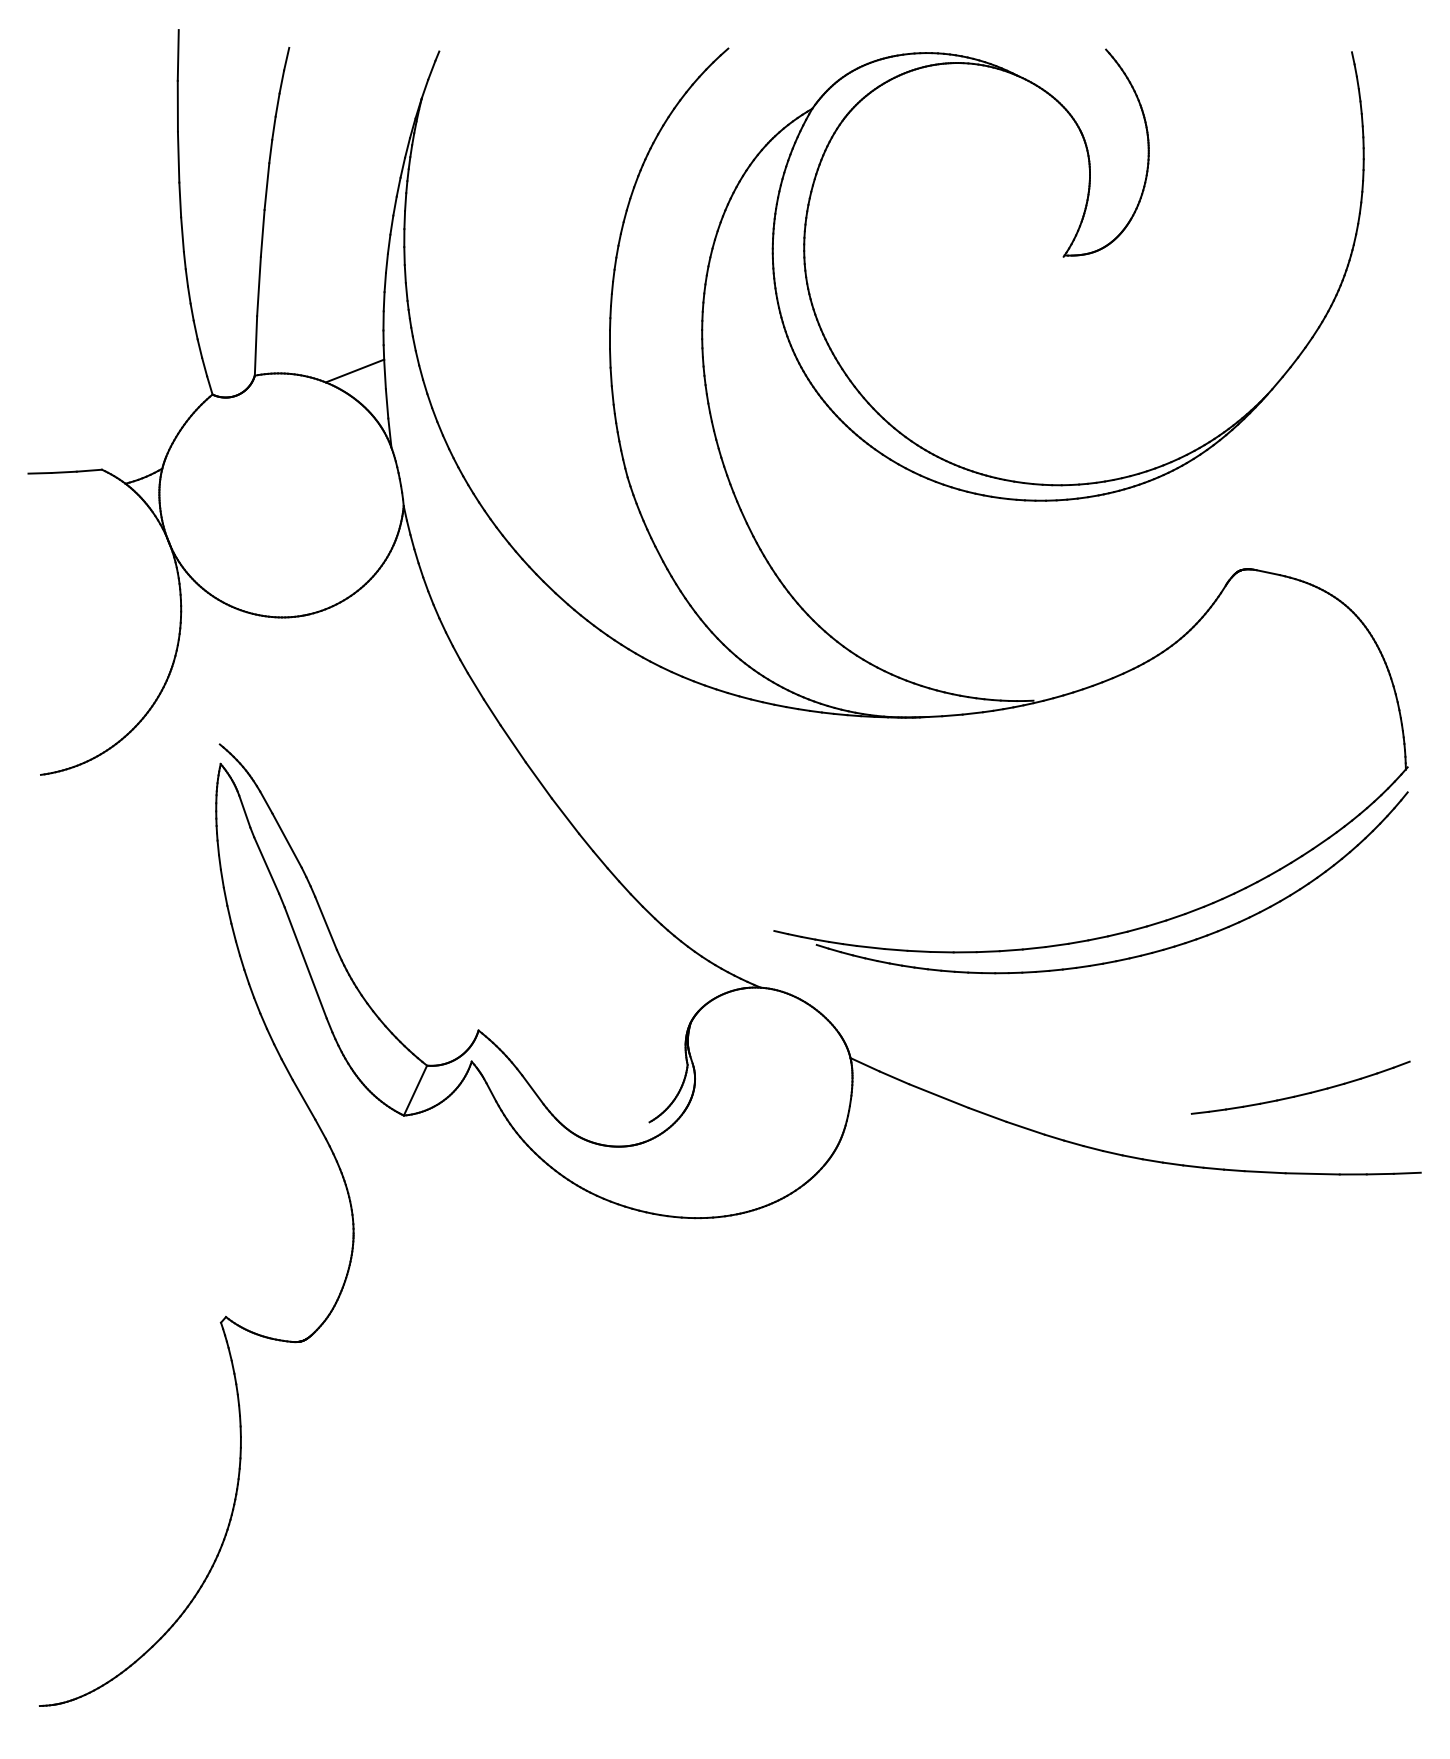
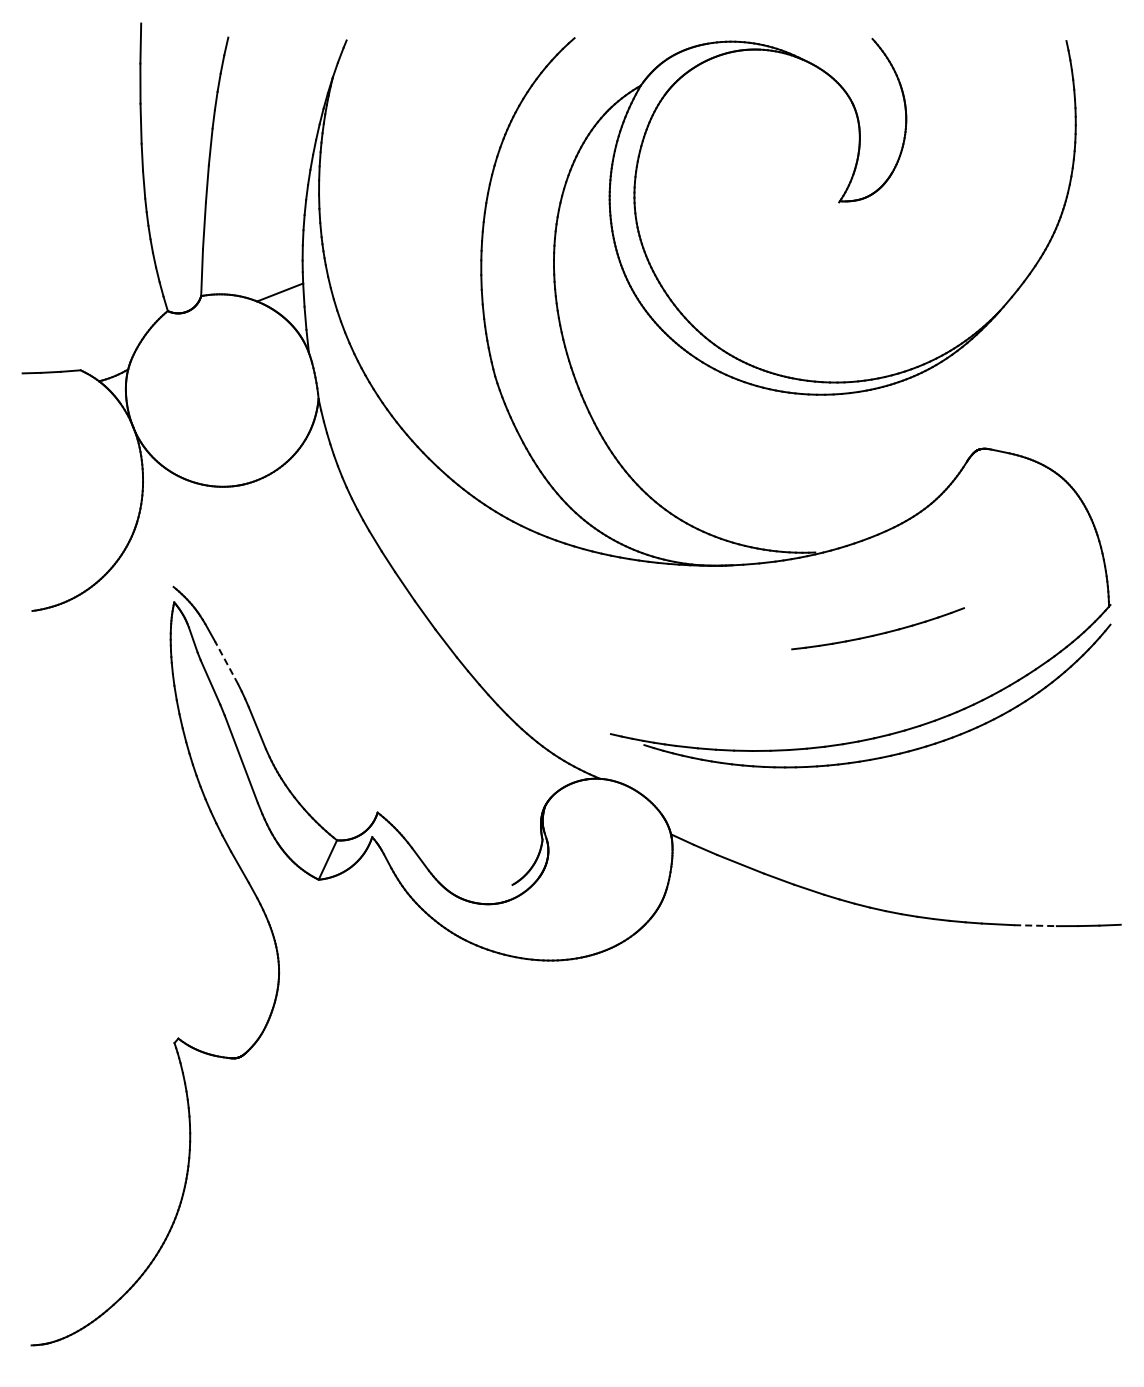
line: (286, 840) -> (226, 662), solid -> dashed
part: (1299, 1087) -> (877, 628), moved
line: (1313, 1173) -> (1036, 925), solid -> dashed

